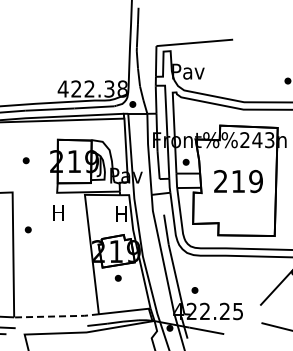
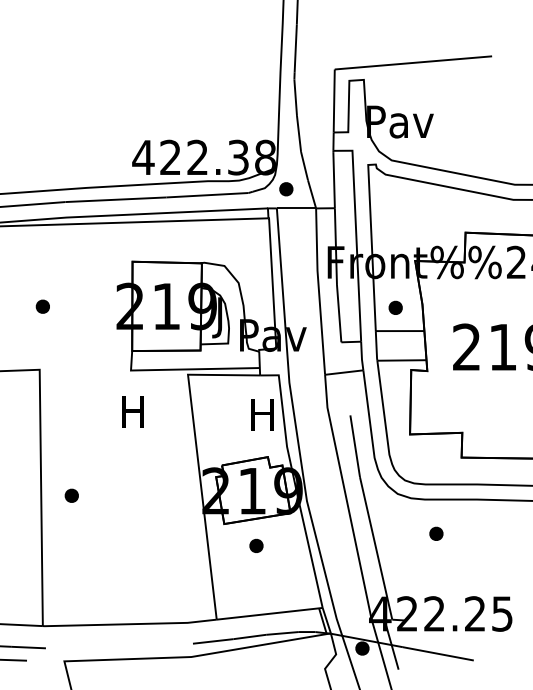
part: (25, 160) -> (41, 306), moved
part: (27, 229) -> (70, 495), moved
part: (194, 290) -> (435, 534), moved
line: (56, 316) -> (129, 624), dashed -> solid

